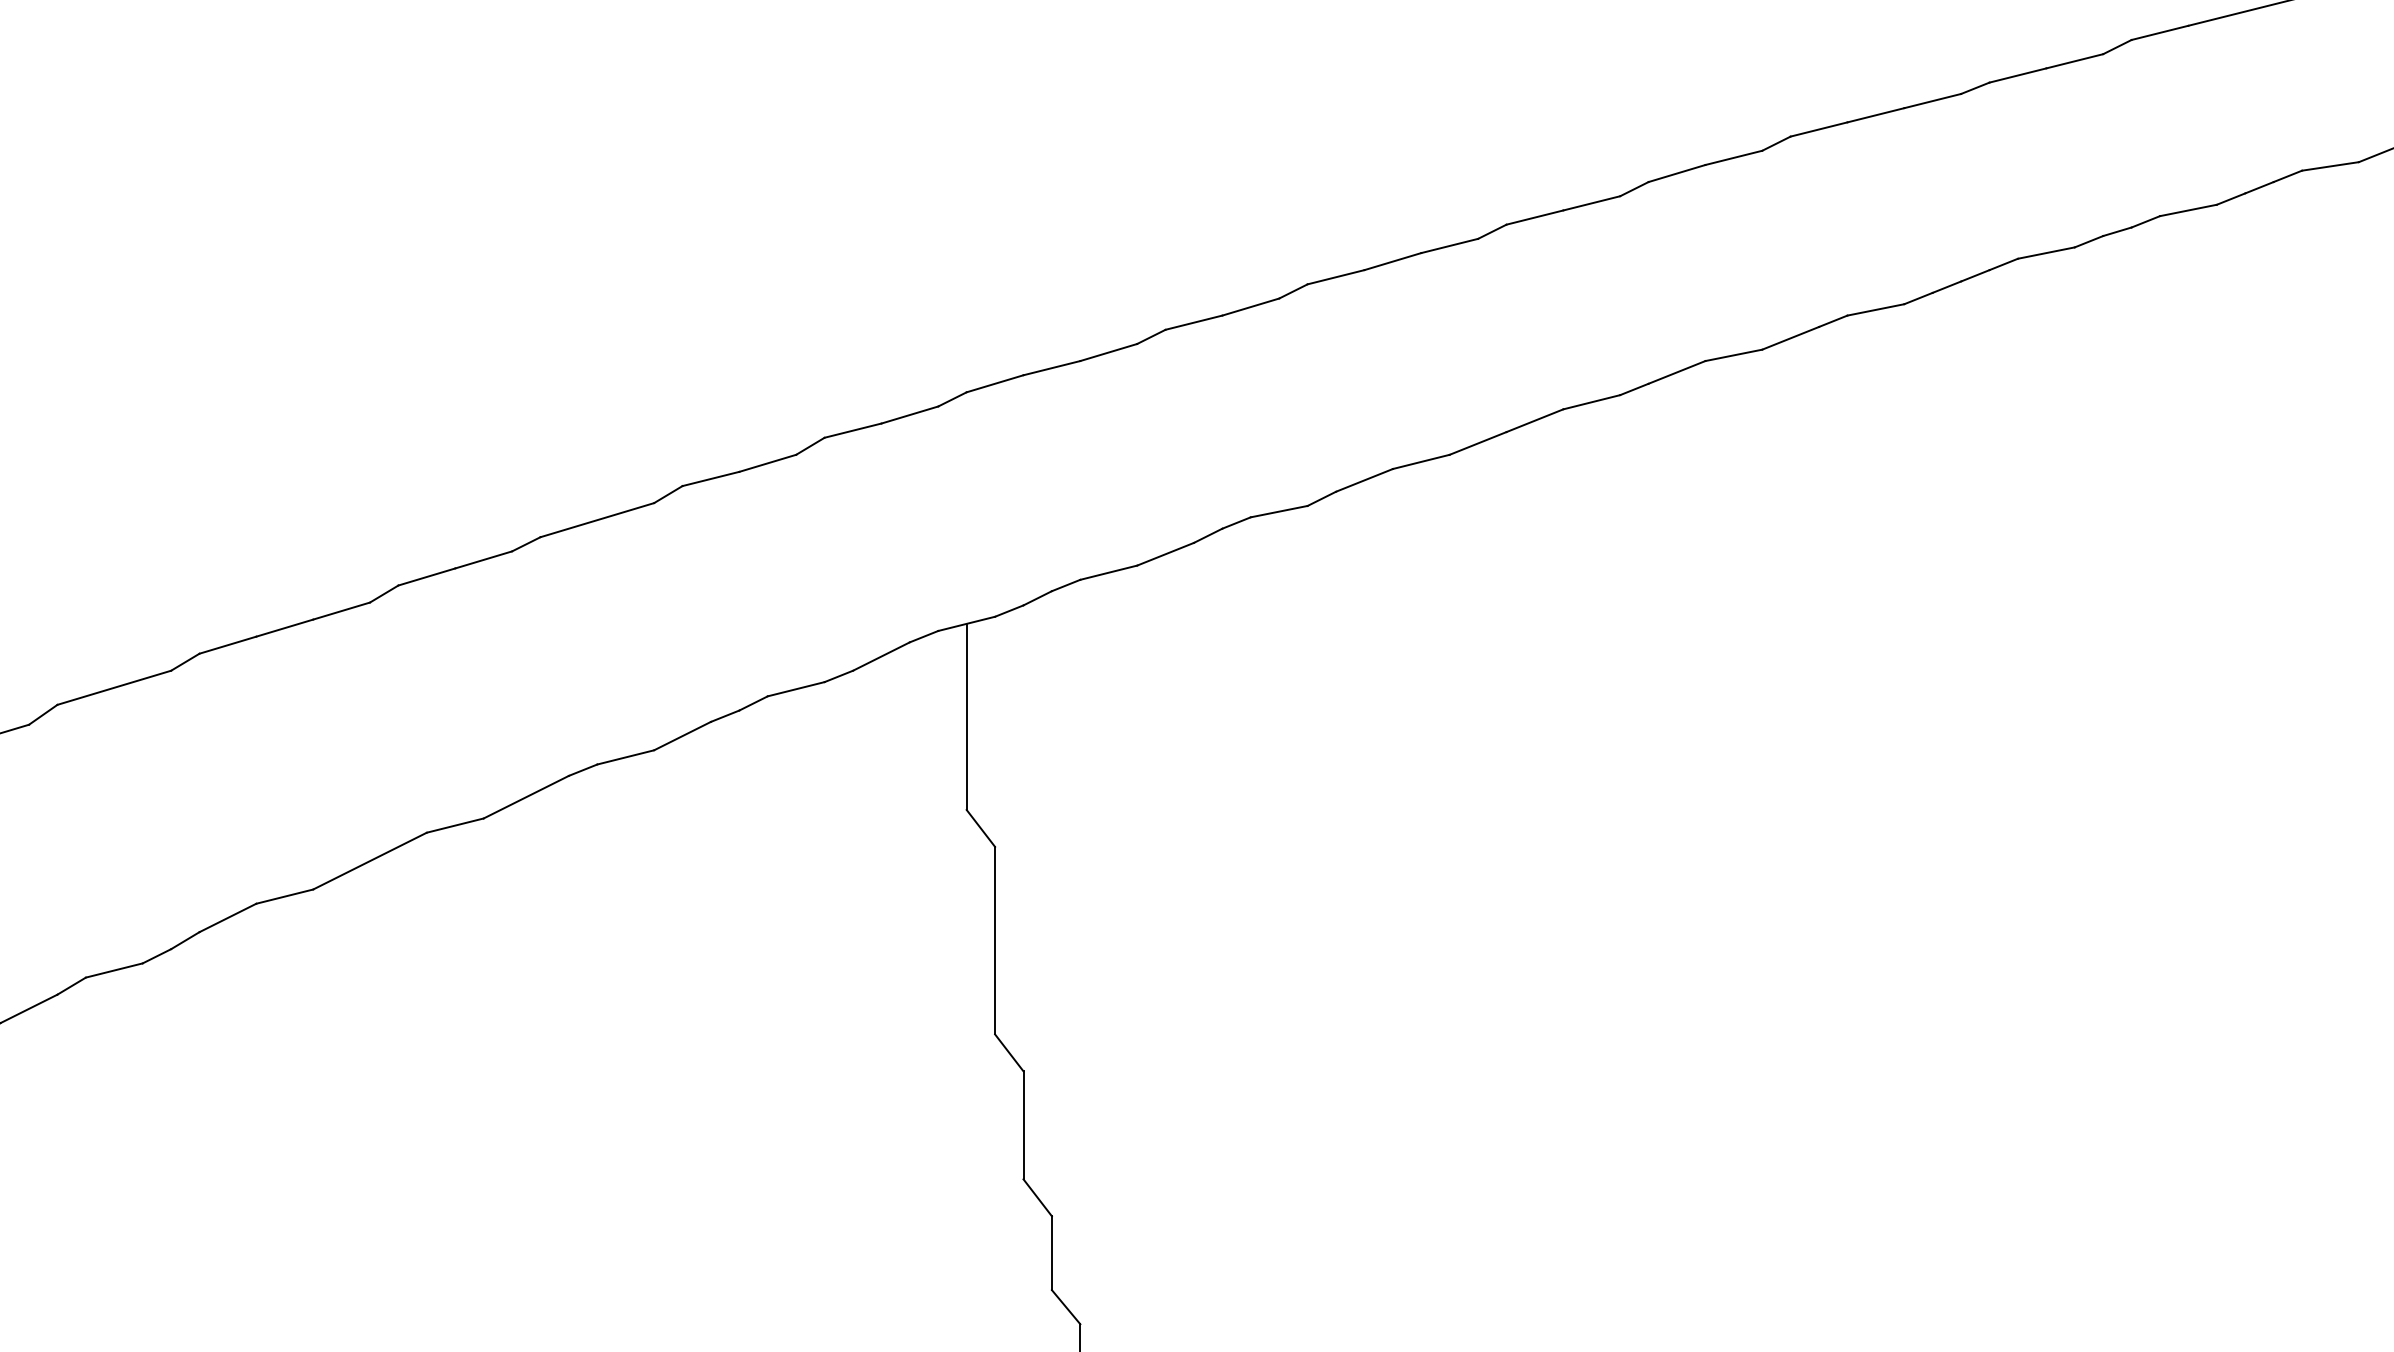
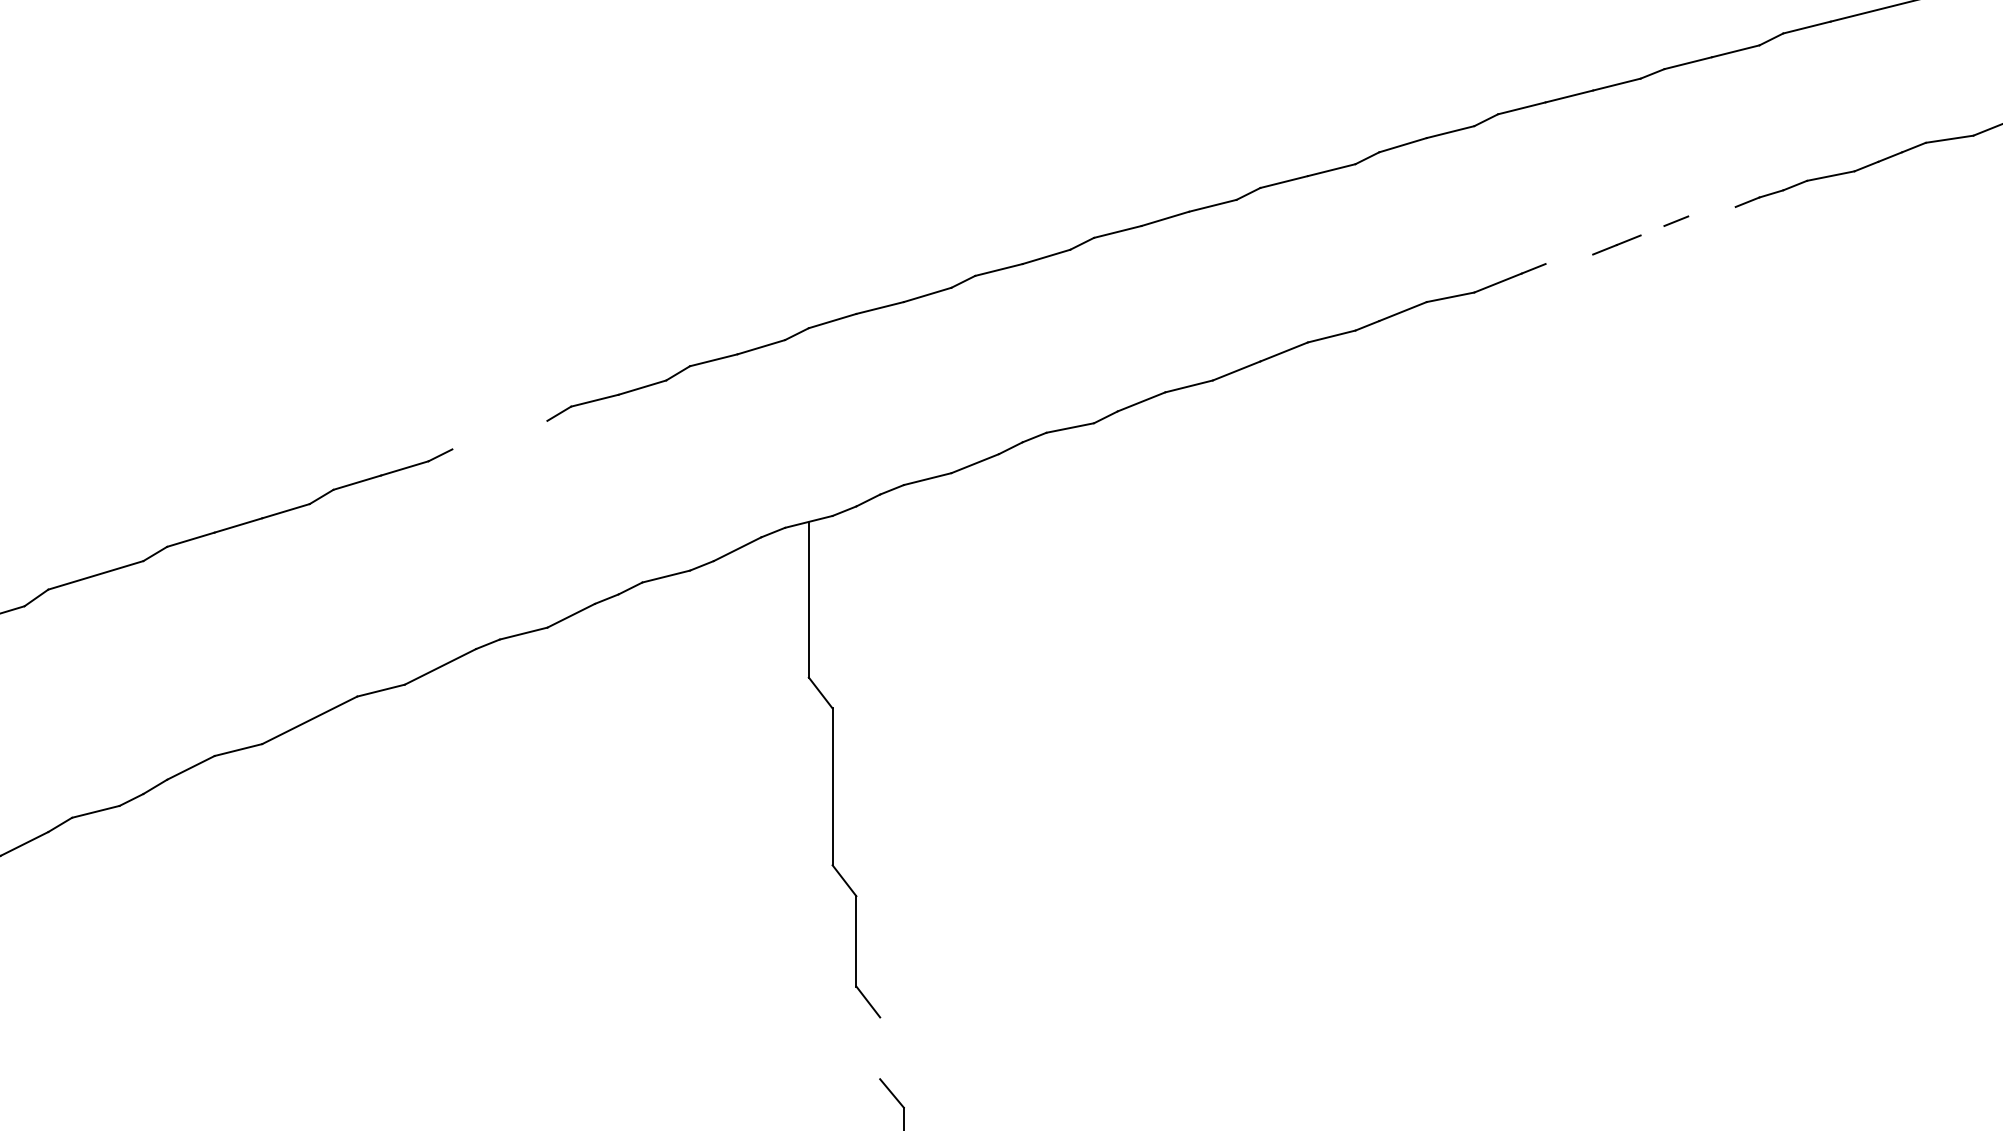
line: (2045, 252) -> (1711, 211), removed
line: (1975, 275) -> (1652, 230), removed
line: (1876, 310) -> (1569, 259), removed
line: (596, 519) -> (499, 434), removed
line: (1052, 1253) -> (880, 1048), removed

